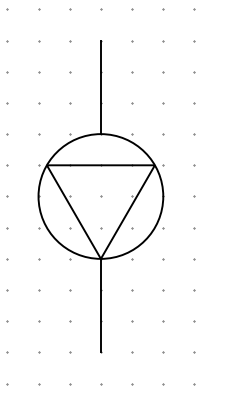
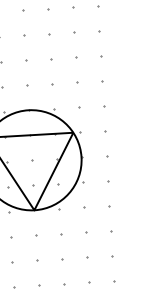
line: (100, 87) -> (26, 72), removed
line: (100, 305) -> (36, 247), removed

